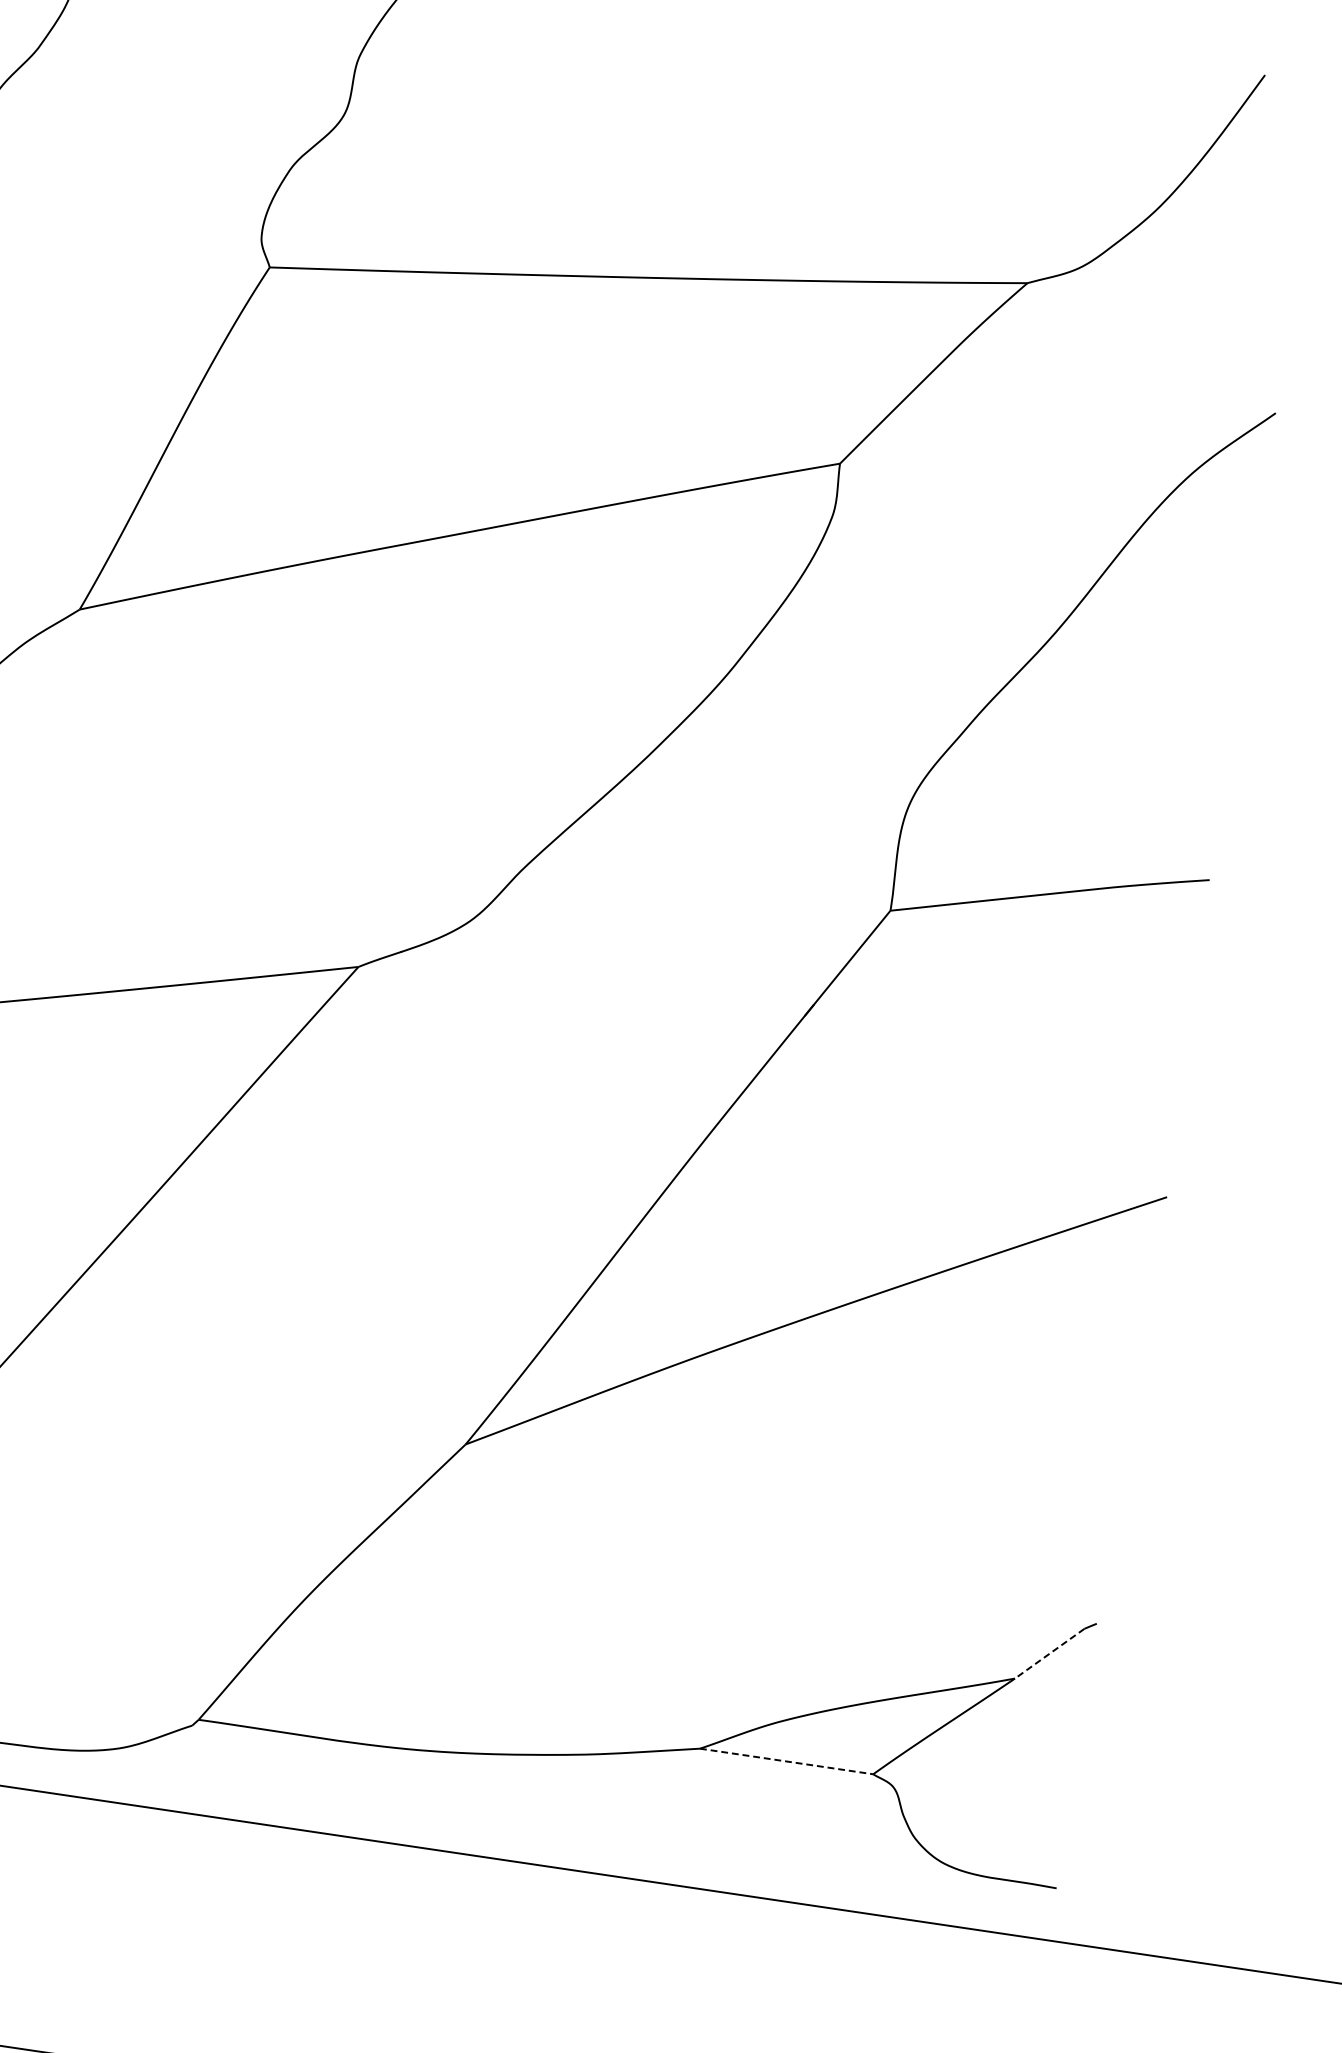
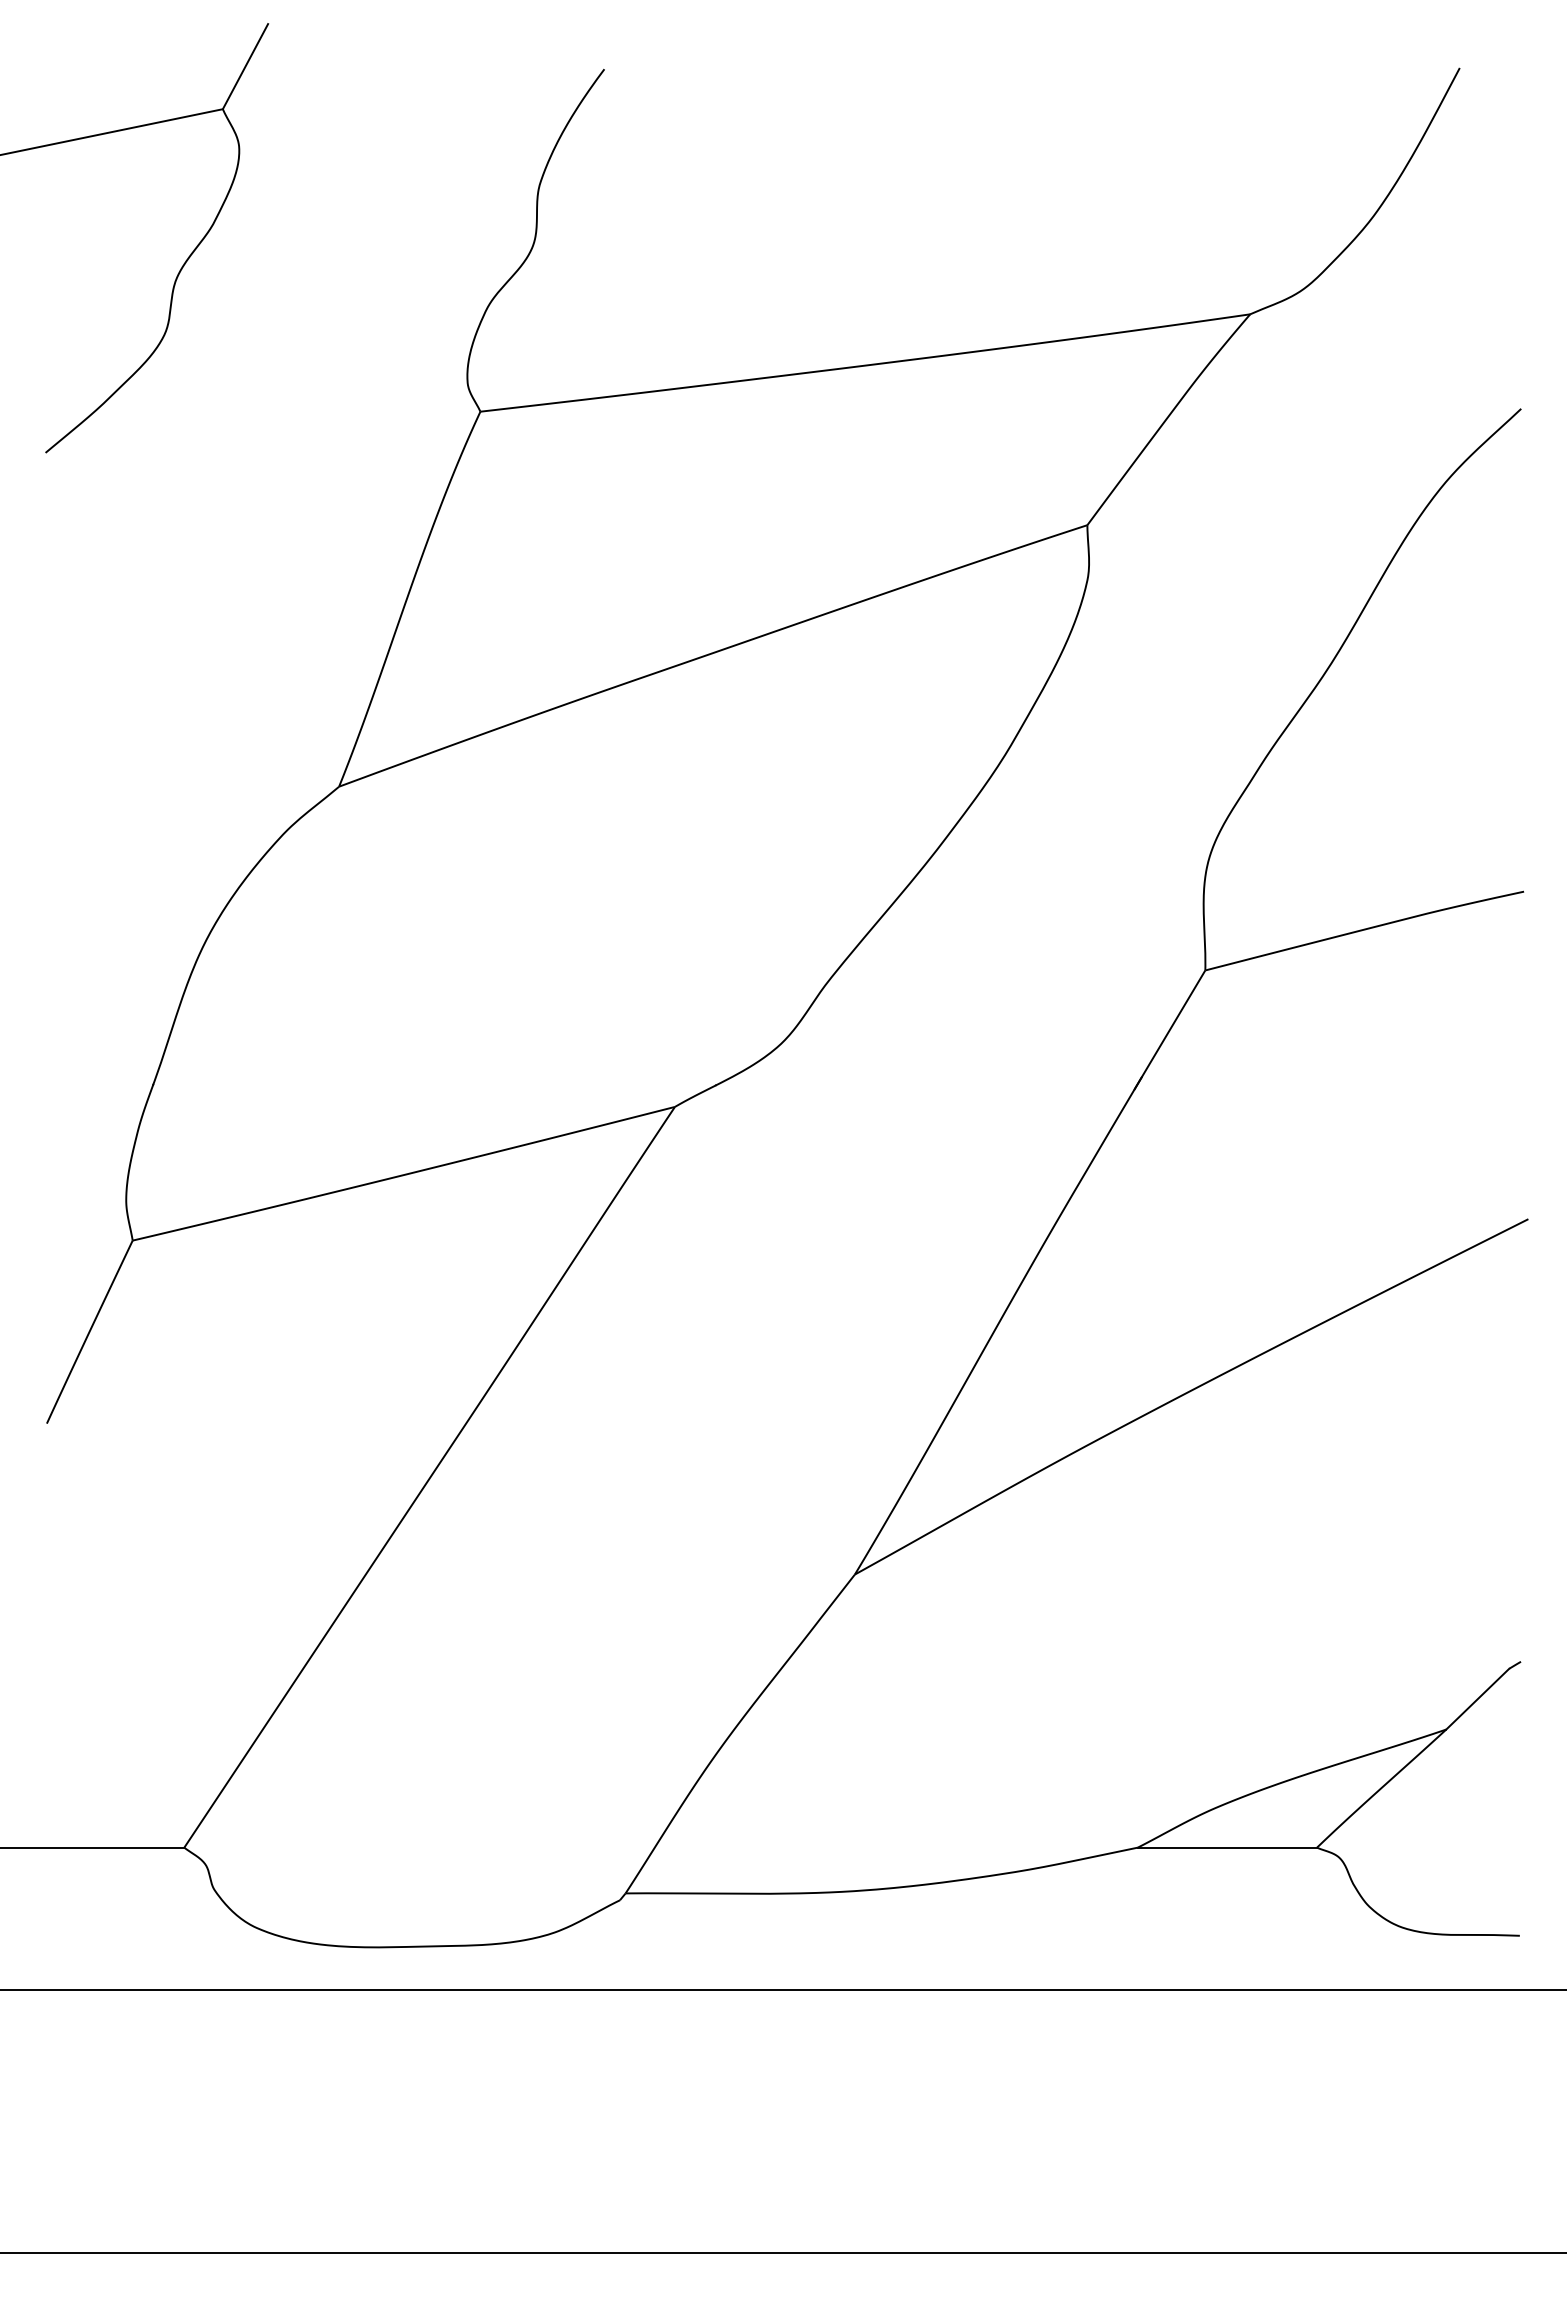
line: (1049, 1653) -> (1477, 1699), dashed -> solid
line: (786, 1761) -> (1227, 1847), dashed -> solid

